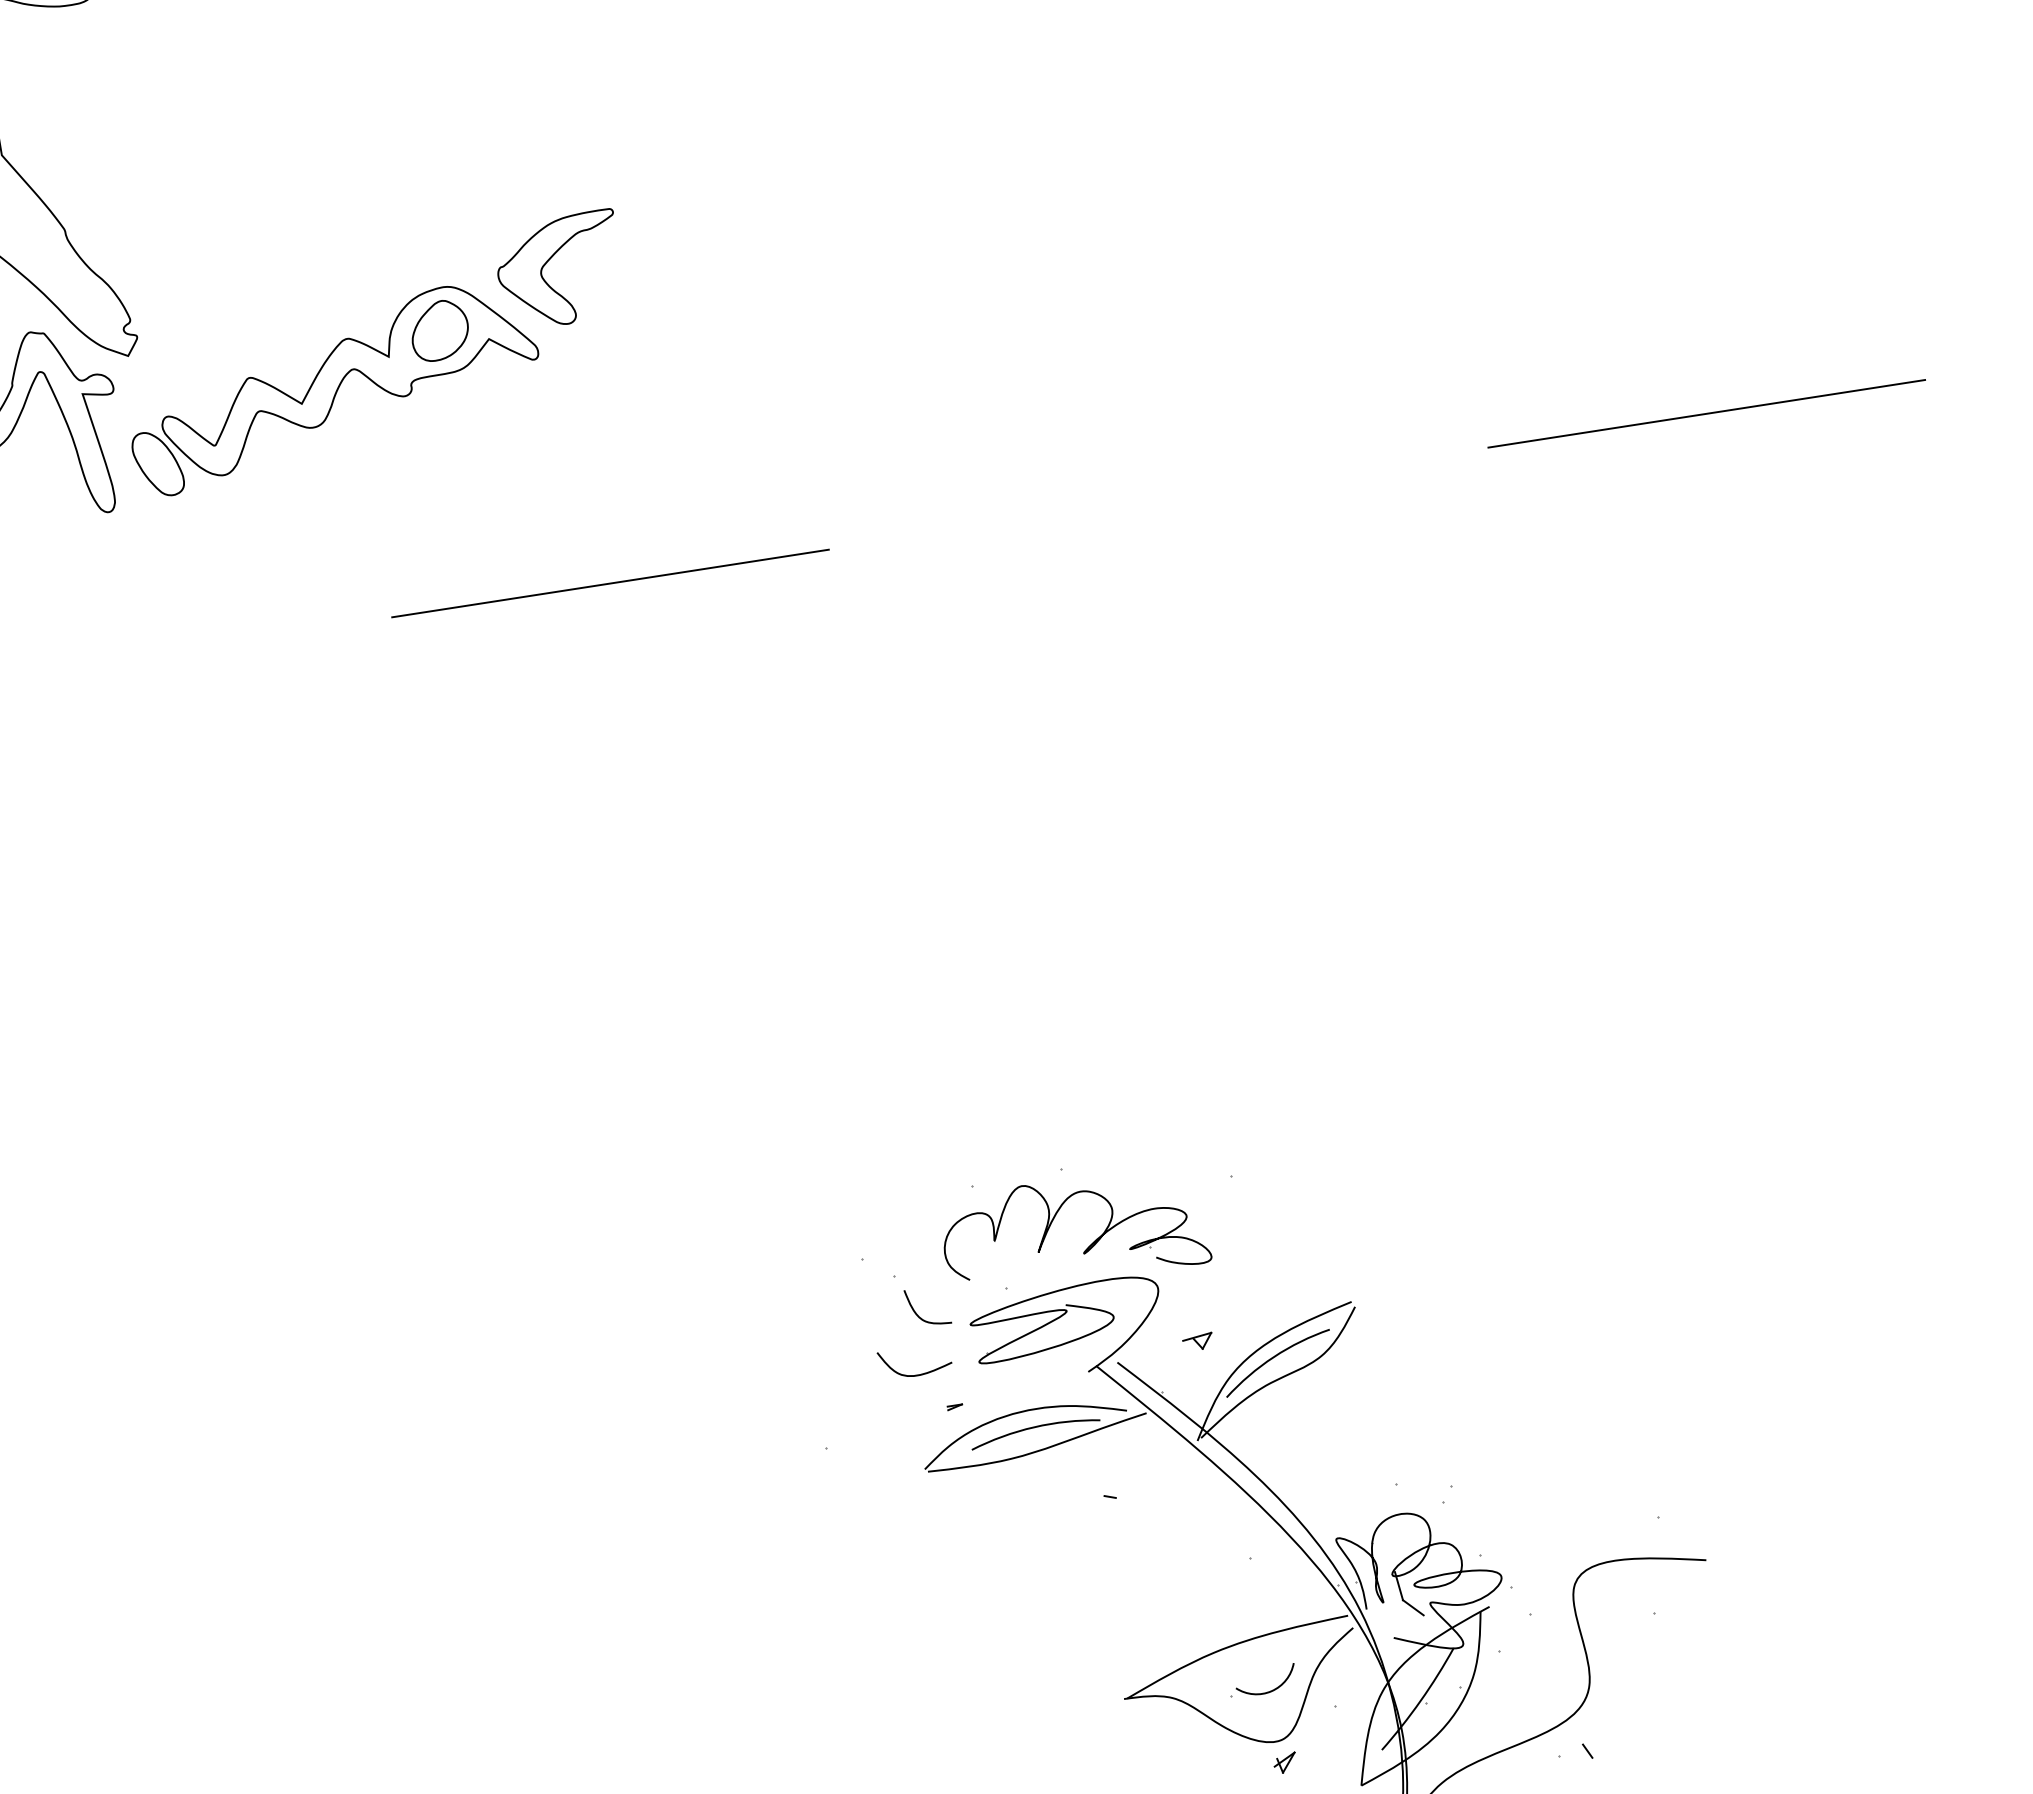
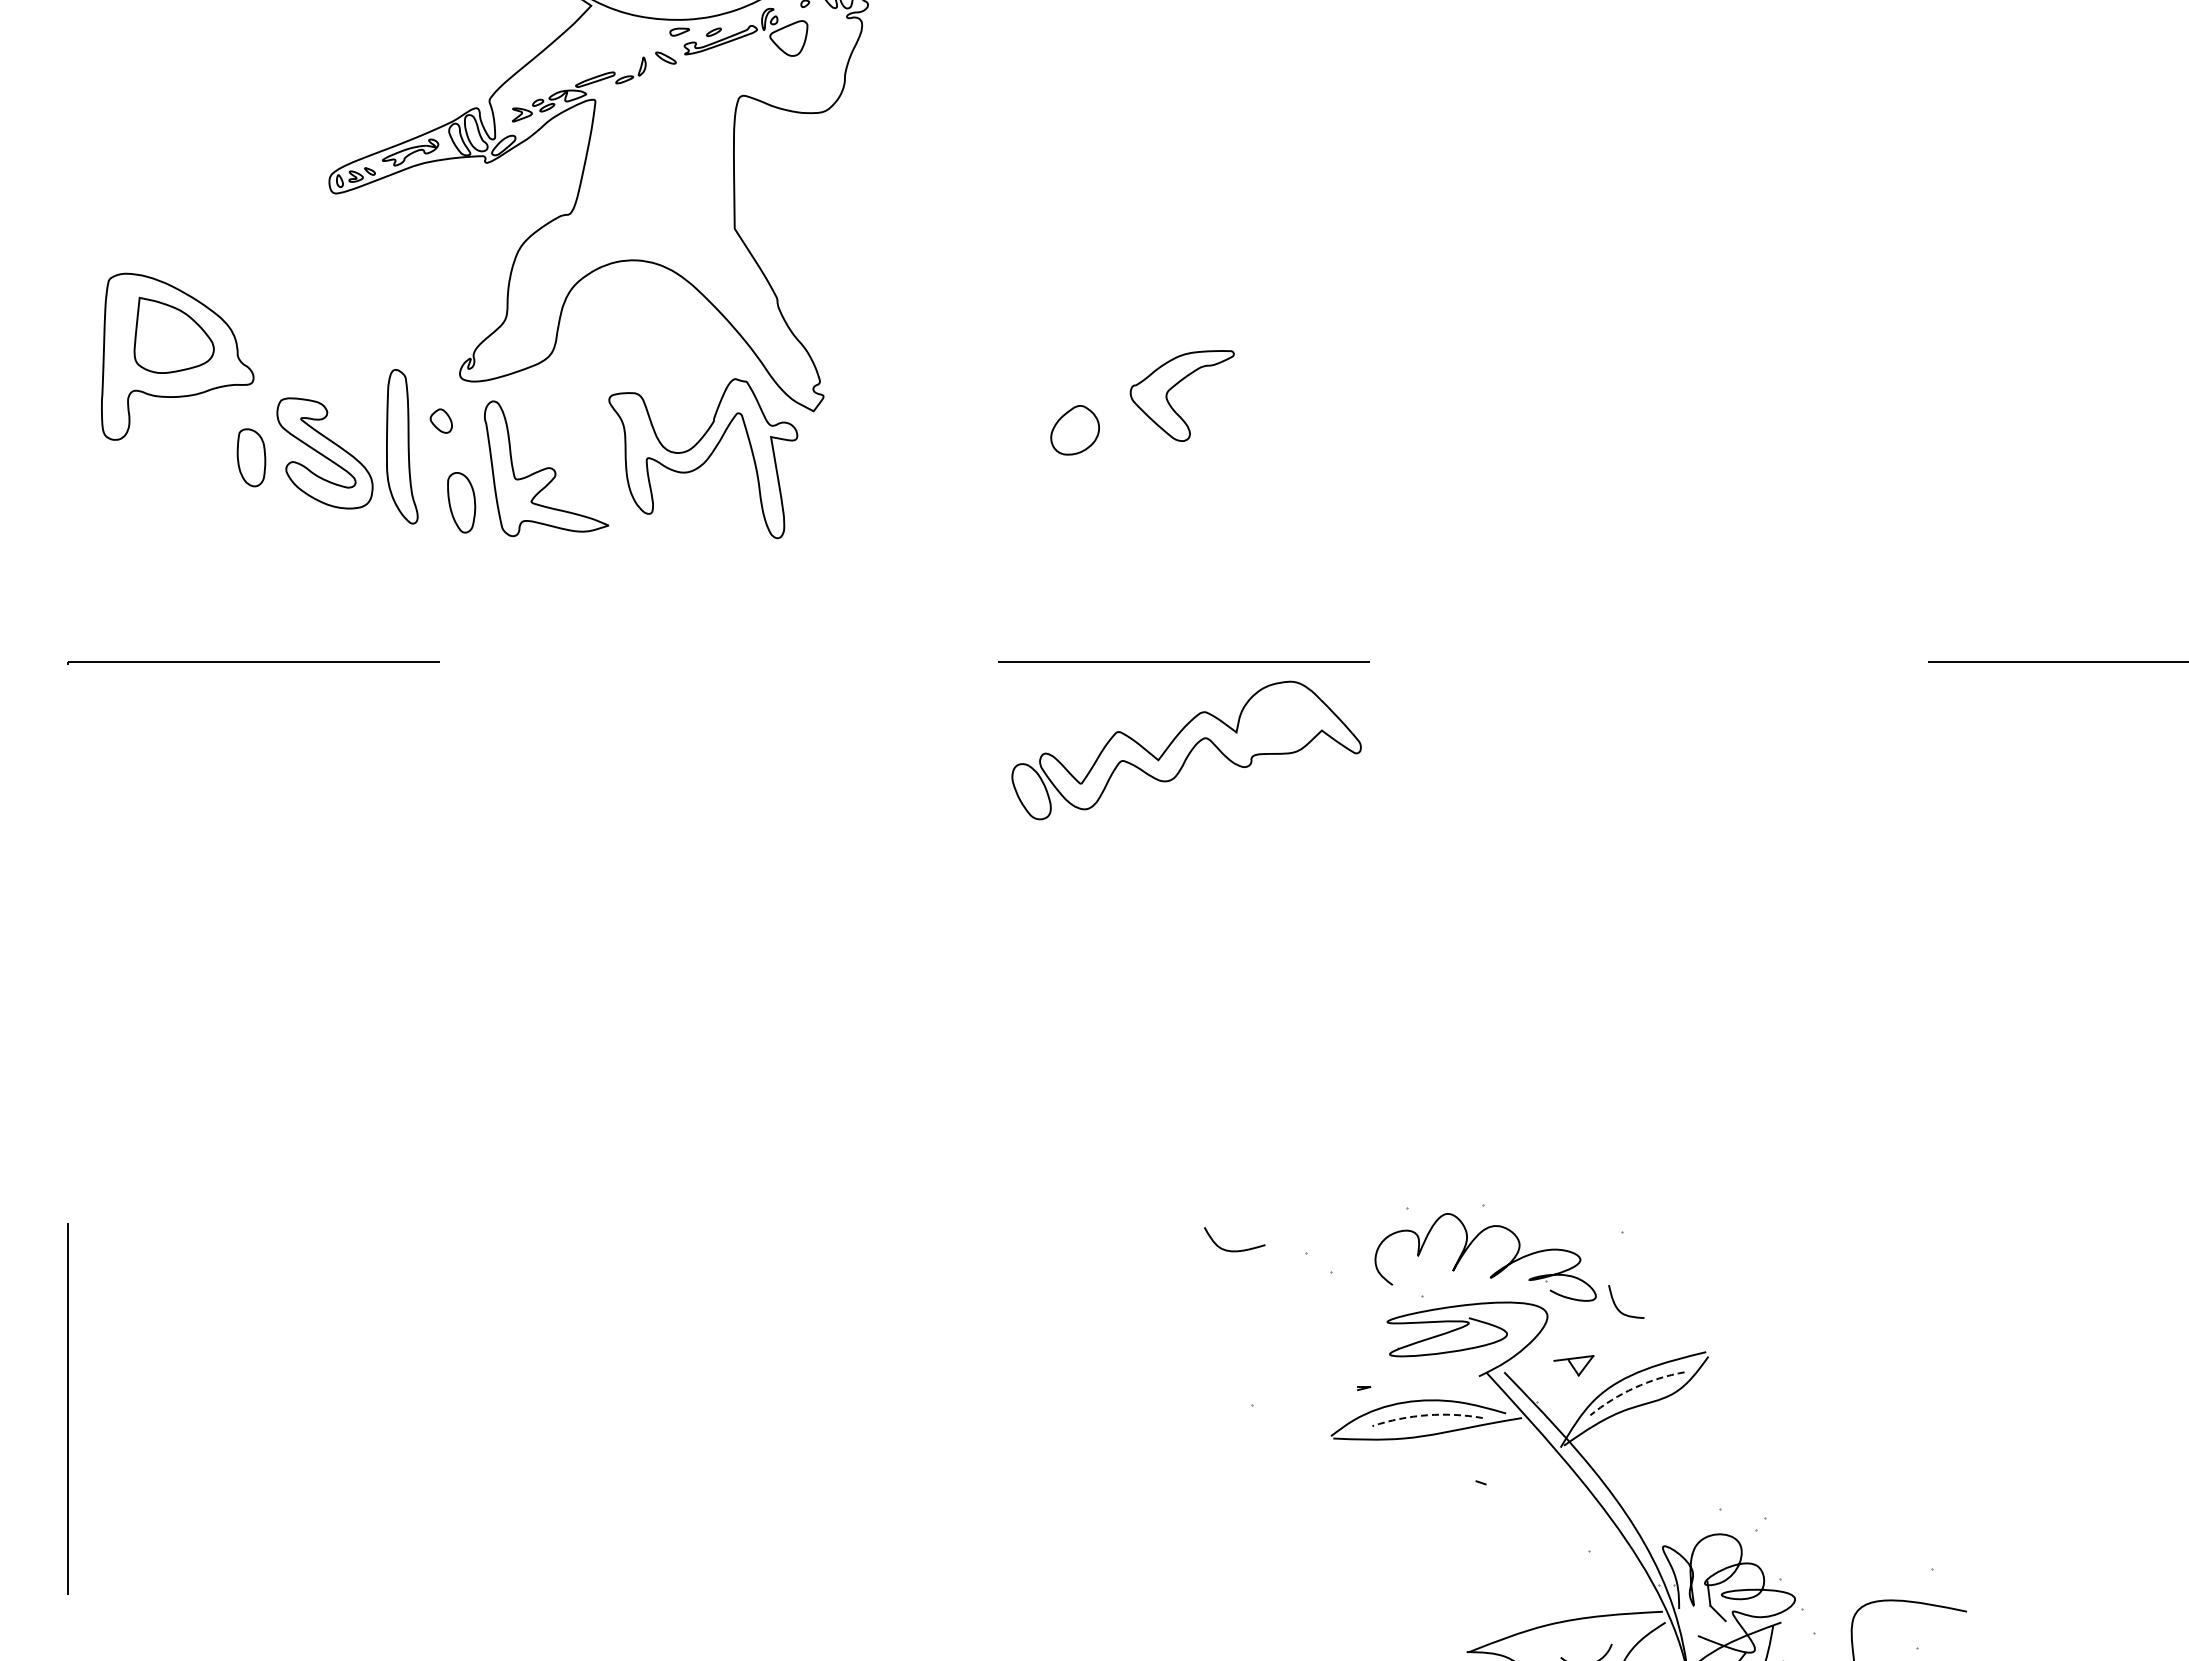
part: (333, 387) -> (1186, 750), moved
curve: (919, 1316) -> (1618, 1308), moved
part: (1197, 1341) -> (1573, 1365), size x1.6
arc: (1273, 1356) -> (1634, 1387), solid -> dashed
curve: (916, 1374) -> (1234, 1250), moved
arc: (1034, 1427) -> (1427, 1415), solid -> dashed

